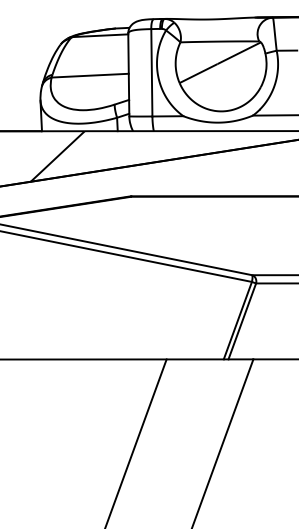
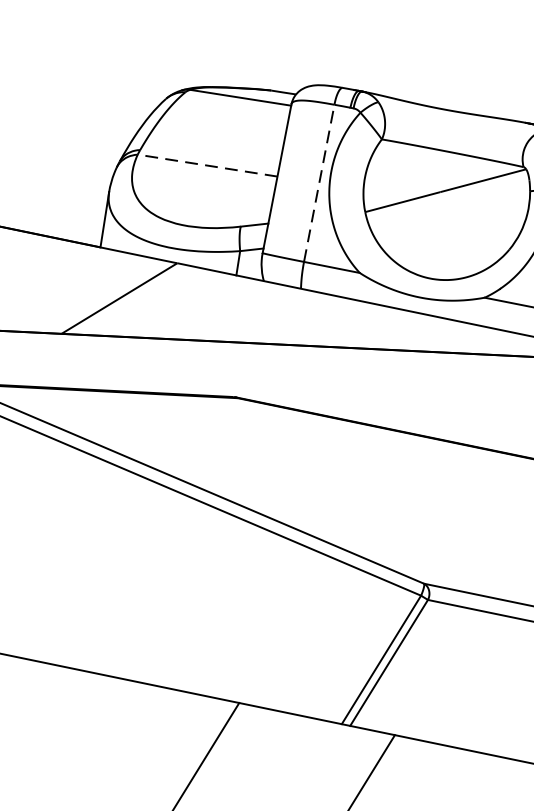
line: (151, 72) -> (318, 182), solid -> dashed
line: (90, 75) -> (208, 165), solid -> dashed

